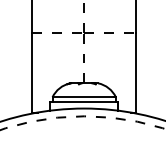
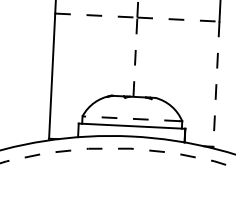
line: (136, 72) -> (216, 83), solid -> dashed
line: (83, 97) -> (131, 119), solid -> dashed

